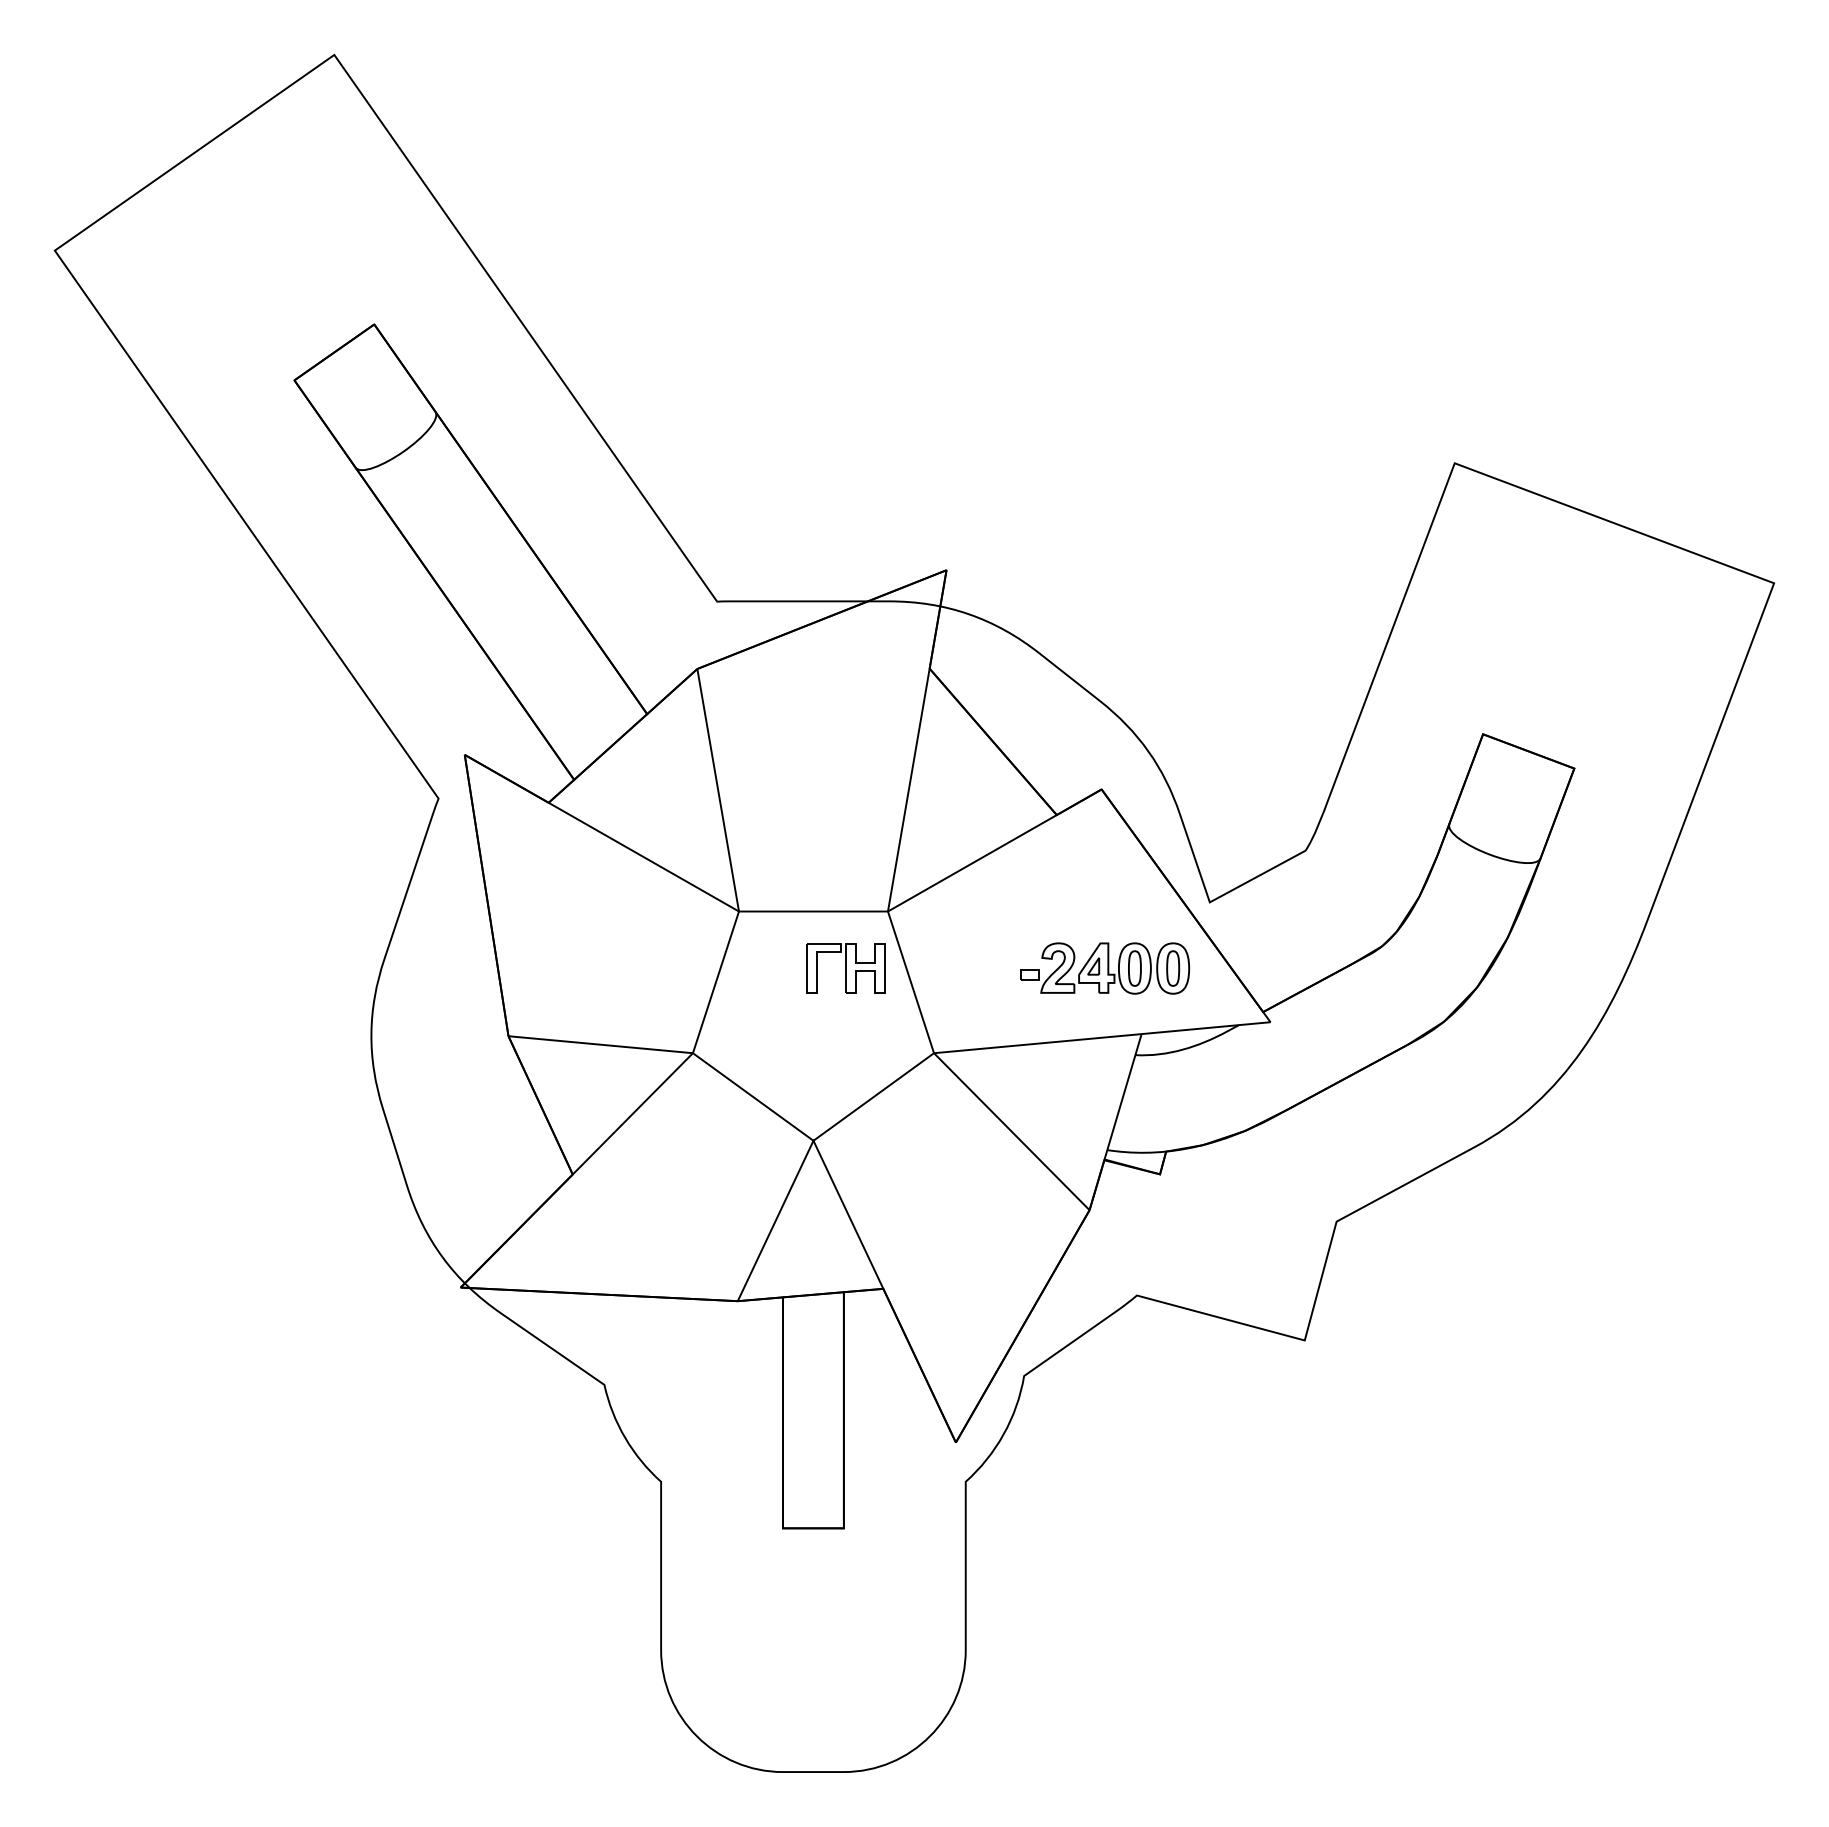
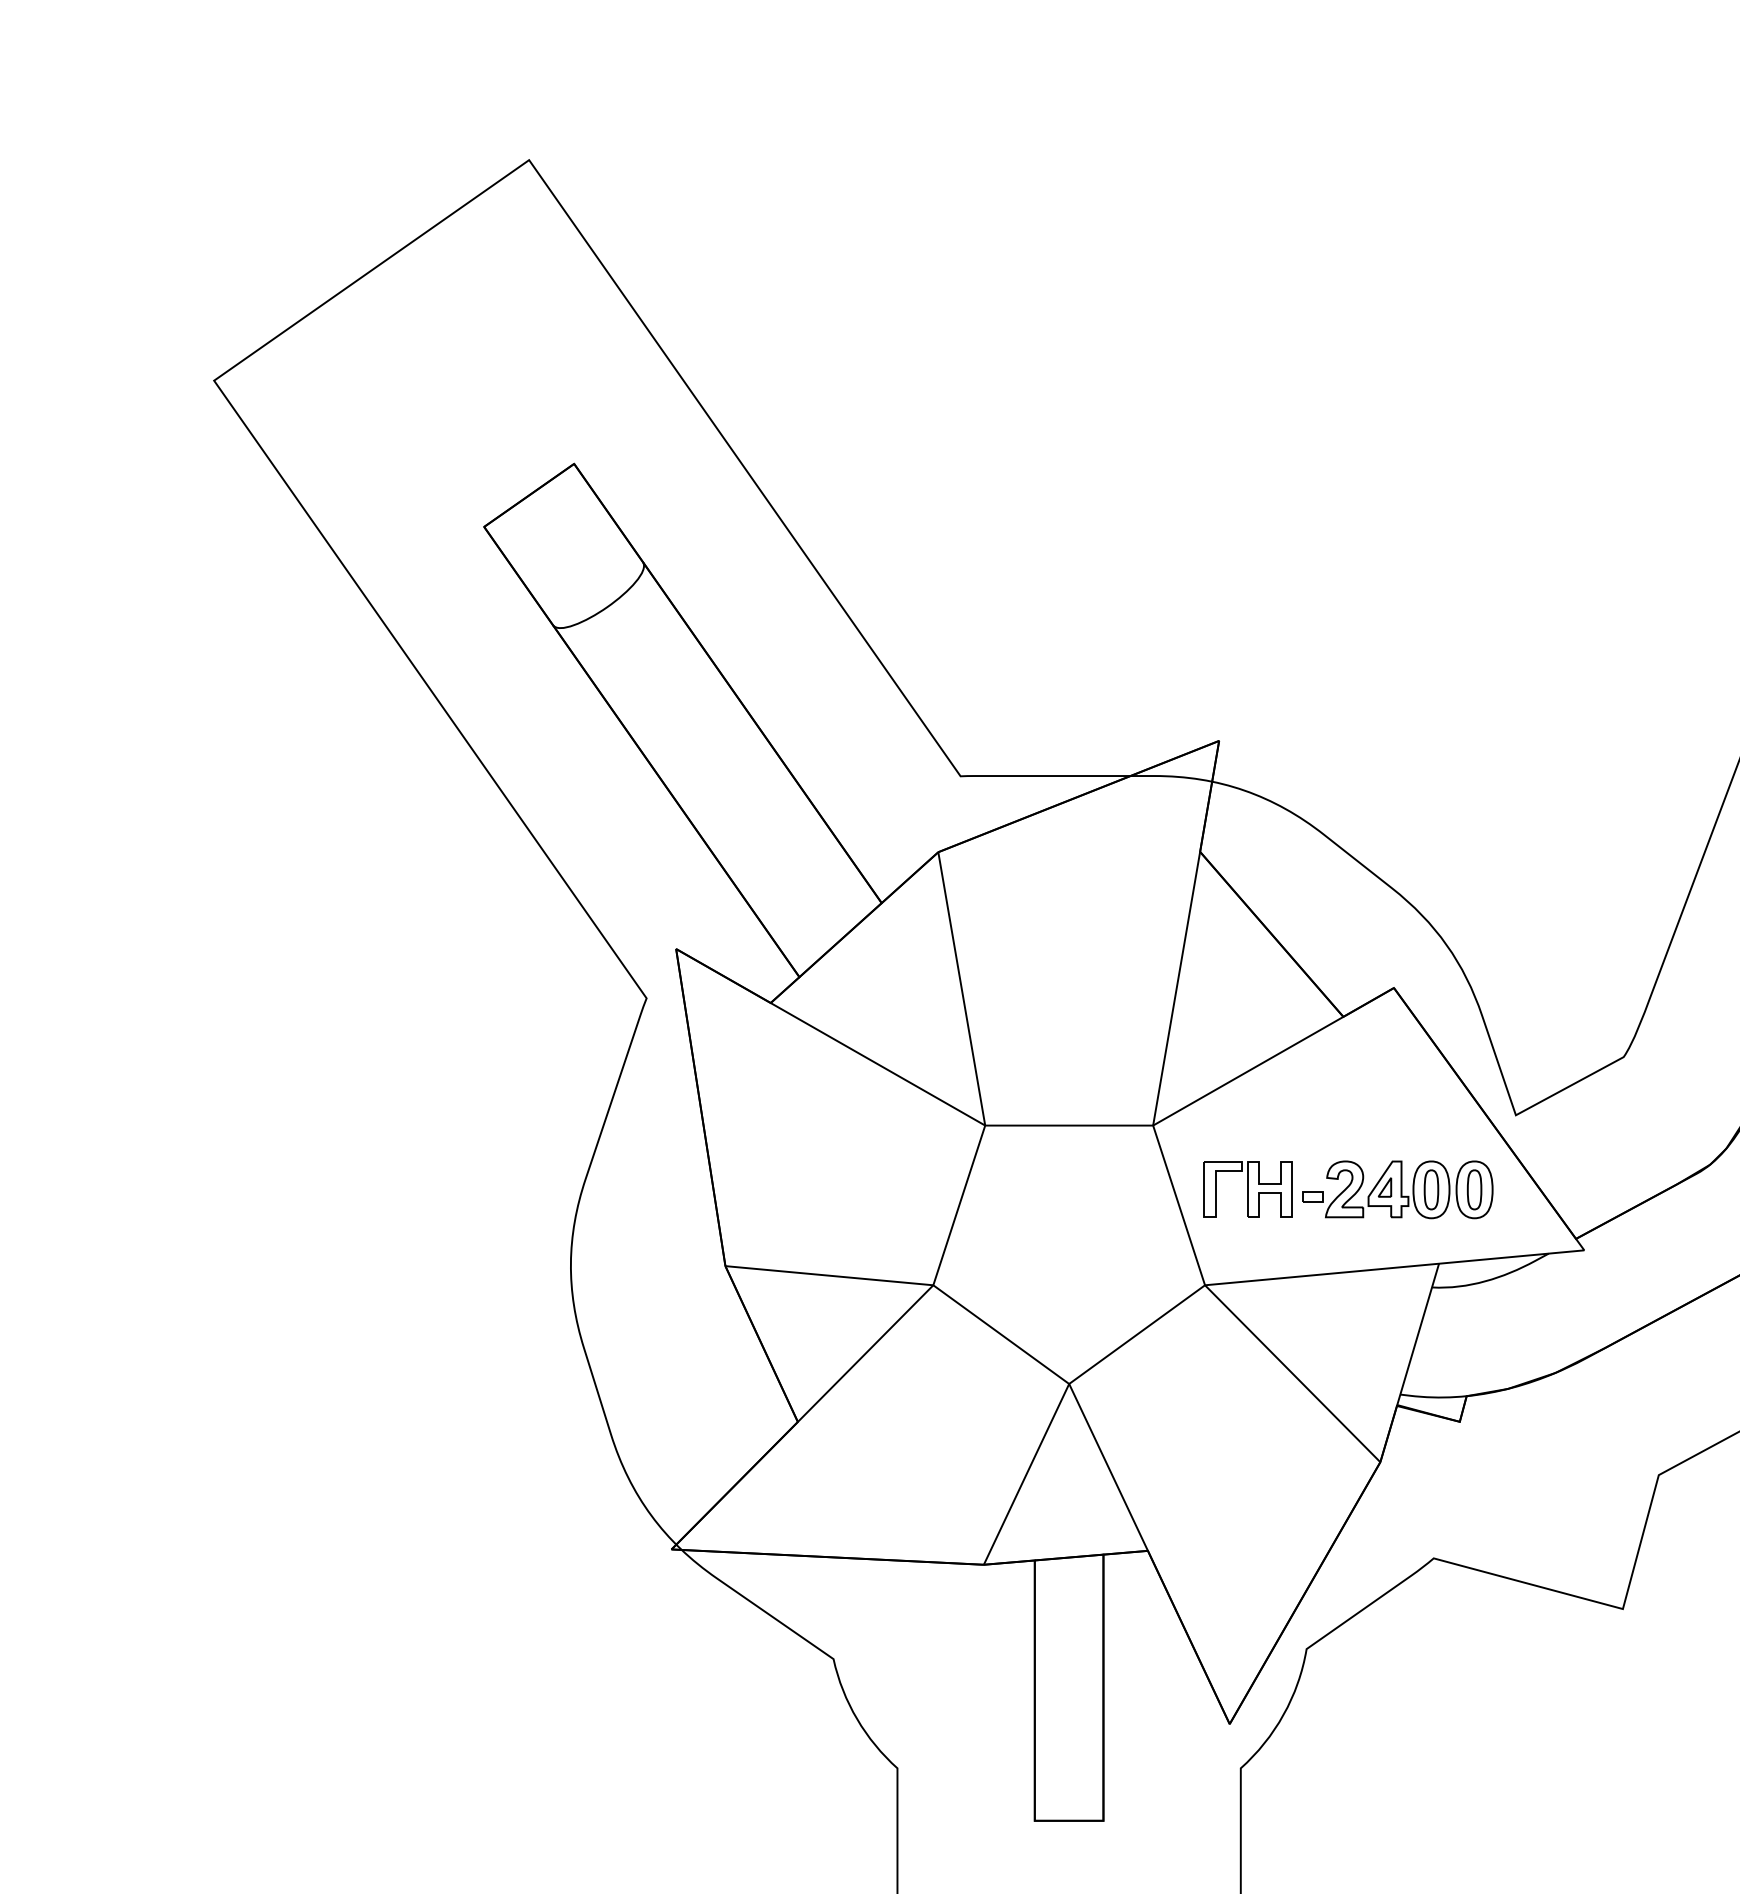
part: (845, 968) -> (1247, 1189), moved

